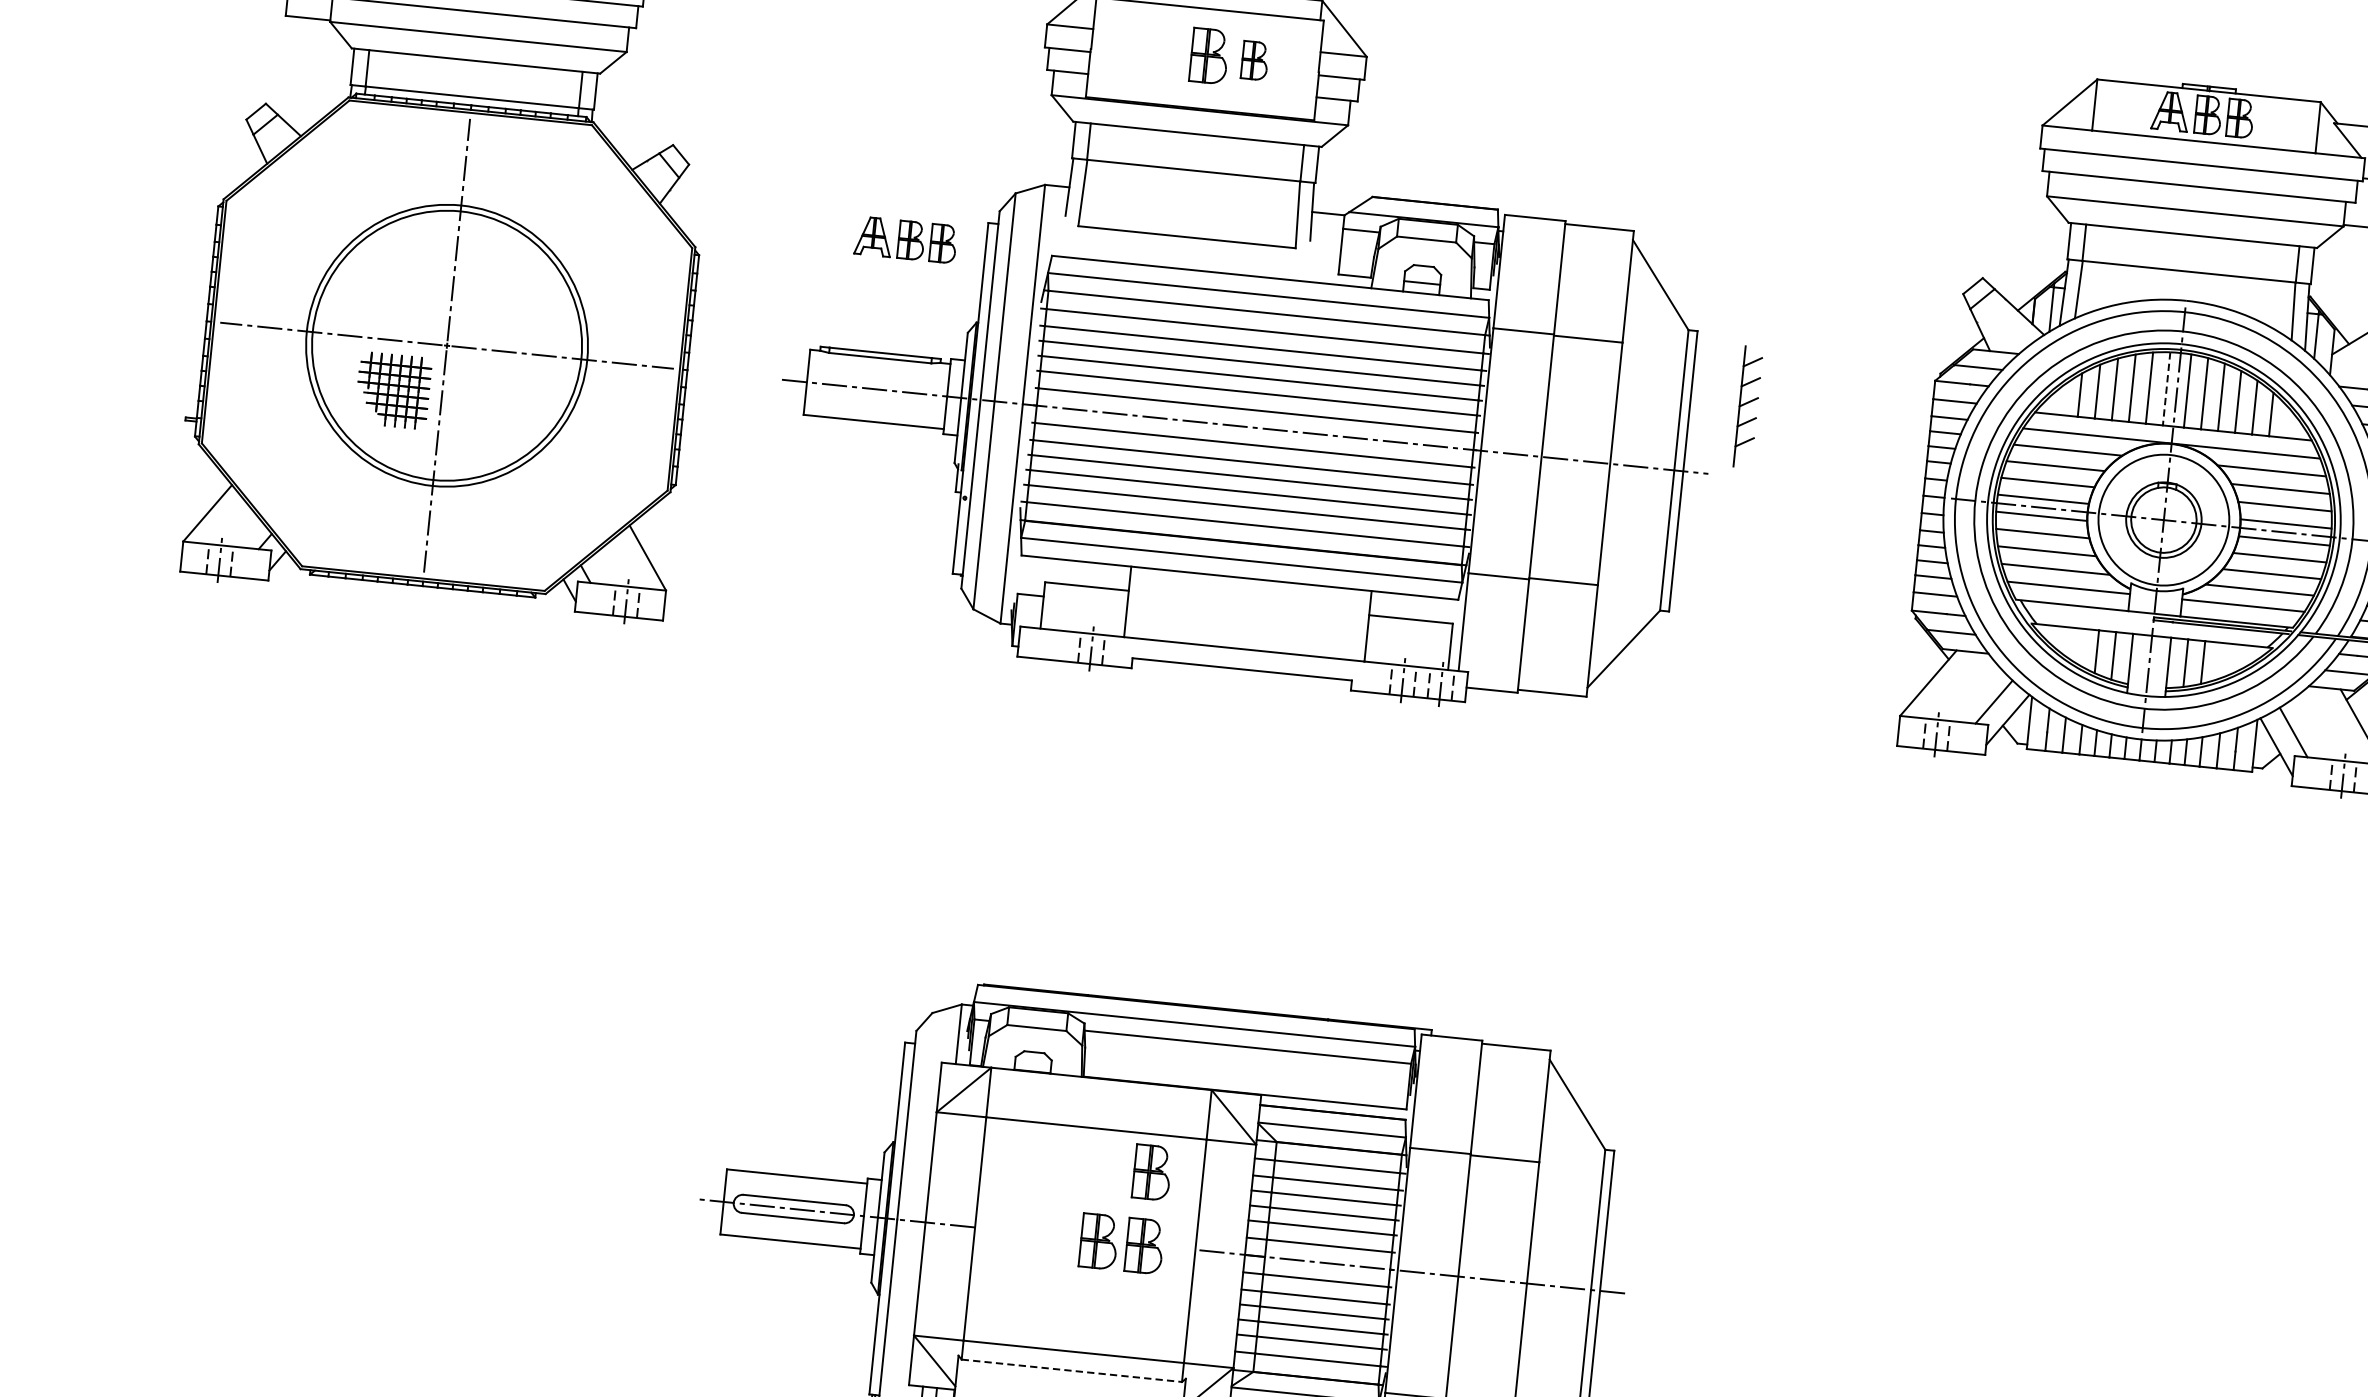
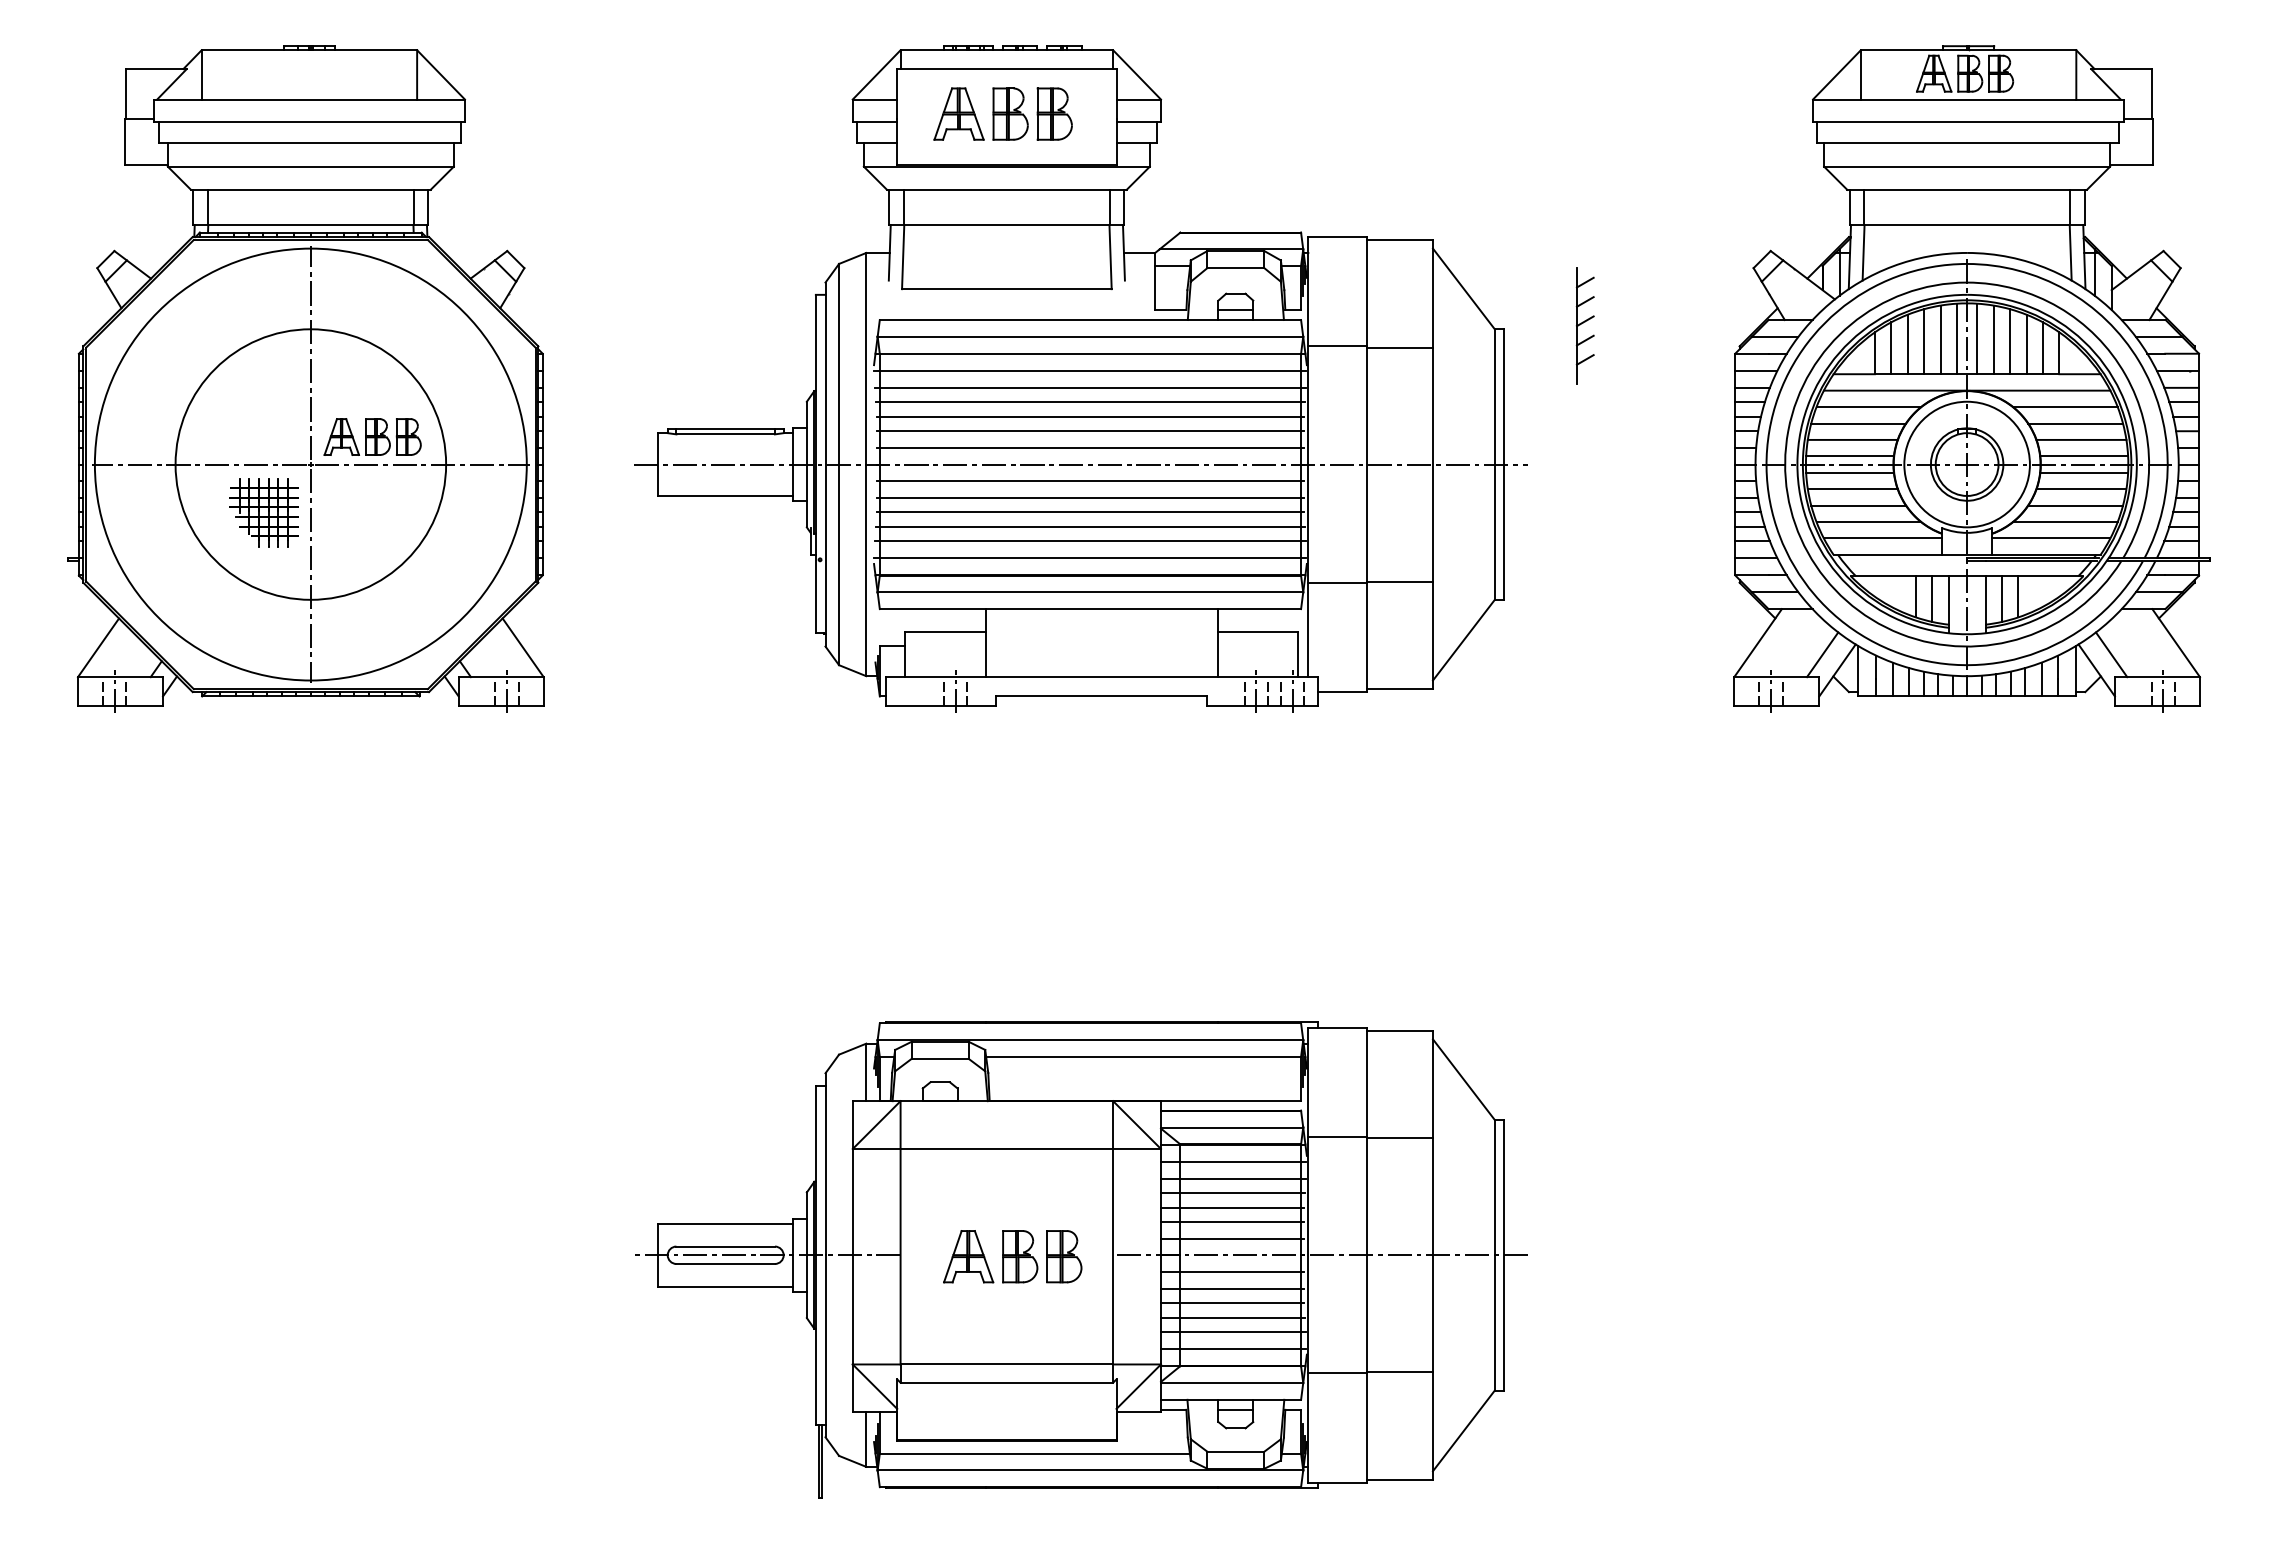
part: (1155, 50) -> (958, 113), added
part: (1254, 60) -> (1054, 113), size x1.43
part: (905, 239) -> (372, 436), moved
circle: (446, 345) -> (310, 464), size x1.67
line: (2166, 389) -> (1956, 339), dashed -> solid
part: (1747, 406) -> (1584, 325), moved
part: (1152, 1172) -> (1064, 1185), removed
part: (1045, 1235) -> (968, 1256), added
line: (1072, 1370) -> (1007, 1382), dashed -> solid

